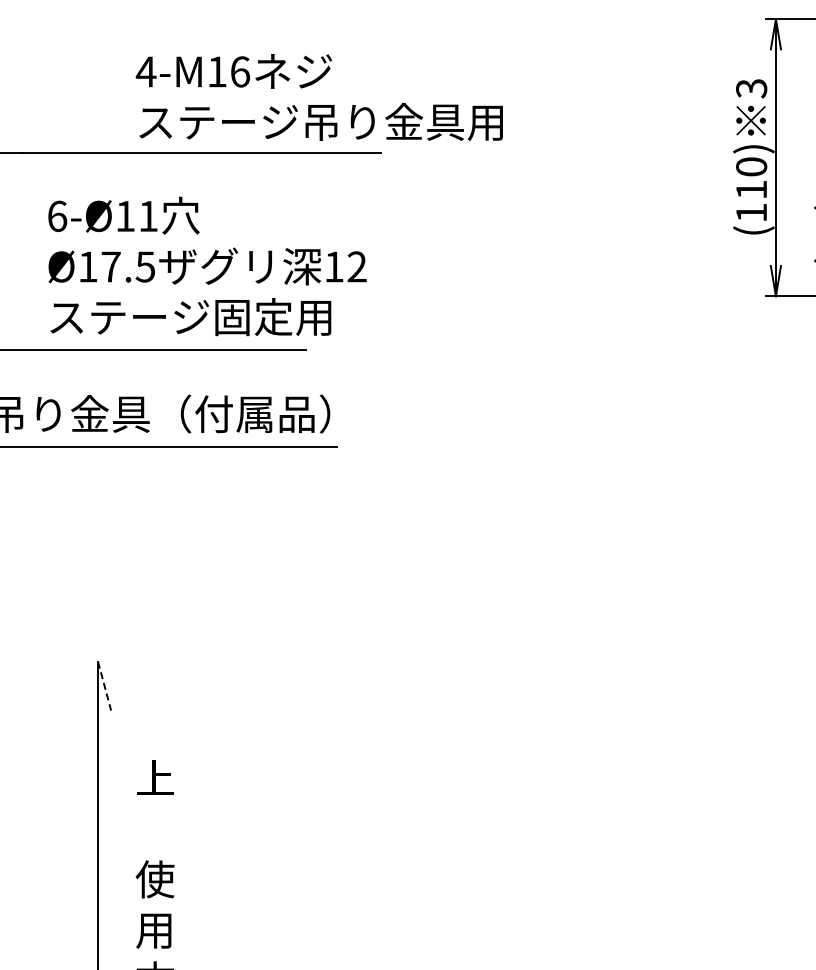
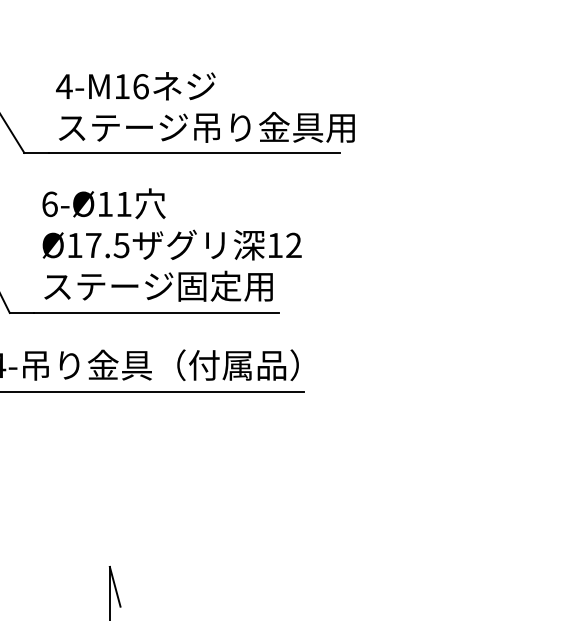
text: (318, 97) -> (204, 107), moved
text: (207, 266) -> (172, 245), moved
line: (104, 686) -> (115, 587), dashed -> solid

